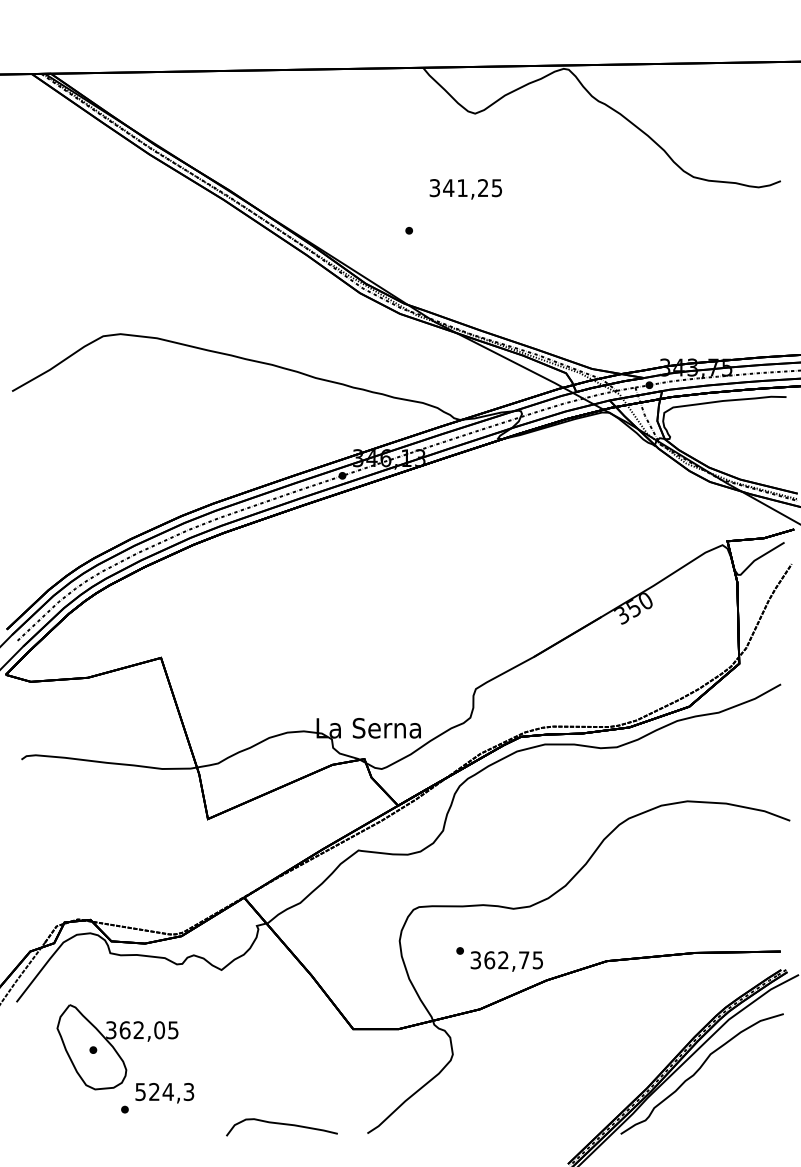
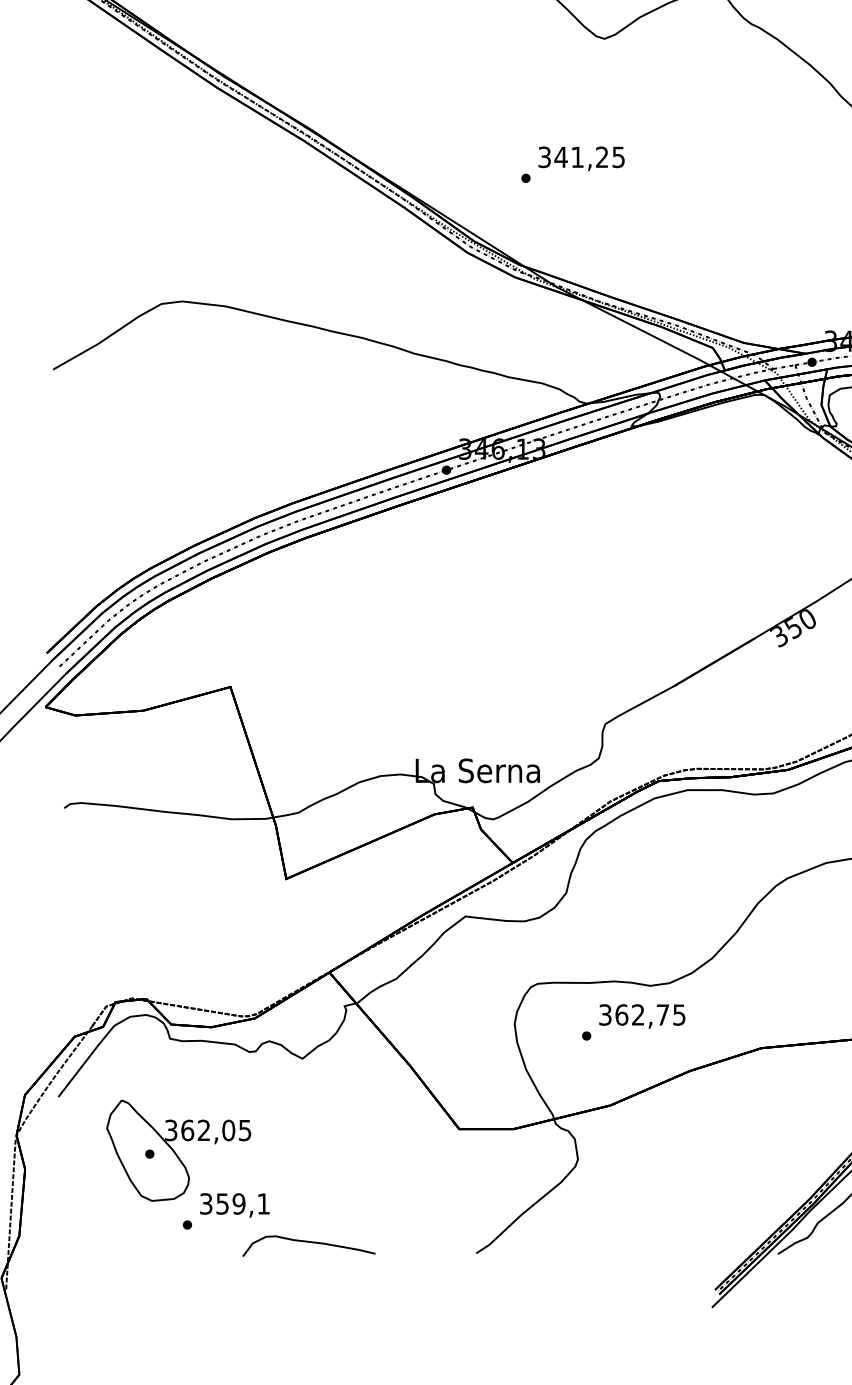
text: (465, 189) -> (581, 158), moved
text: (506, 961) -> (641, 1016), moved
text: (165, 1091) -> (235, 1203), 524,3 -> 359,1
curve: (281, 1124) -> (308, 1242), moved

